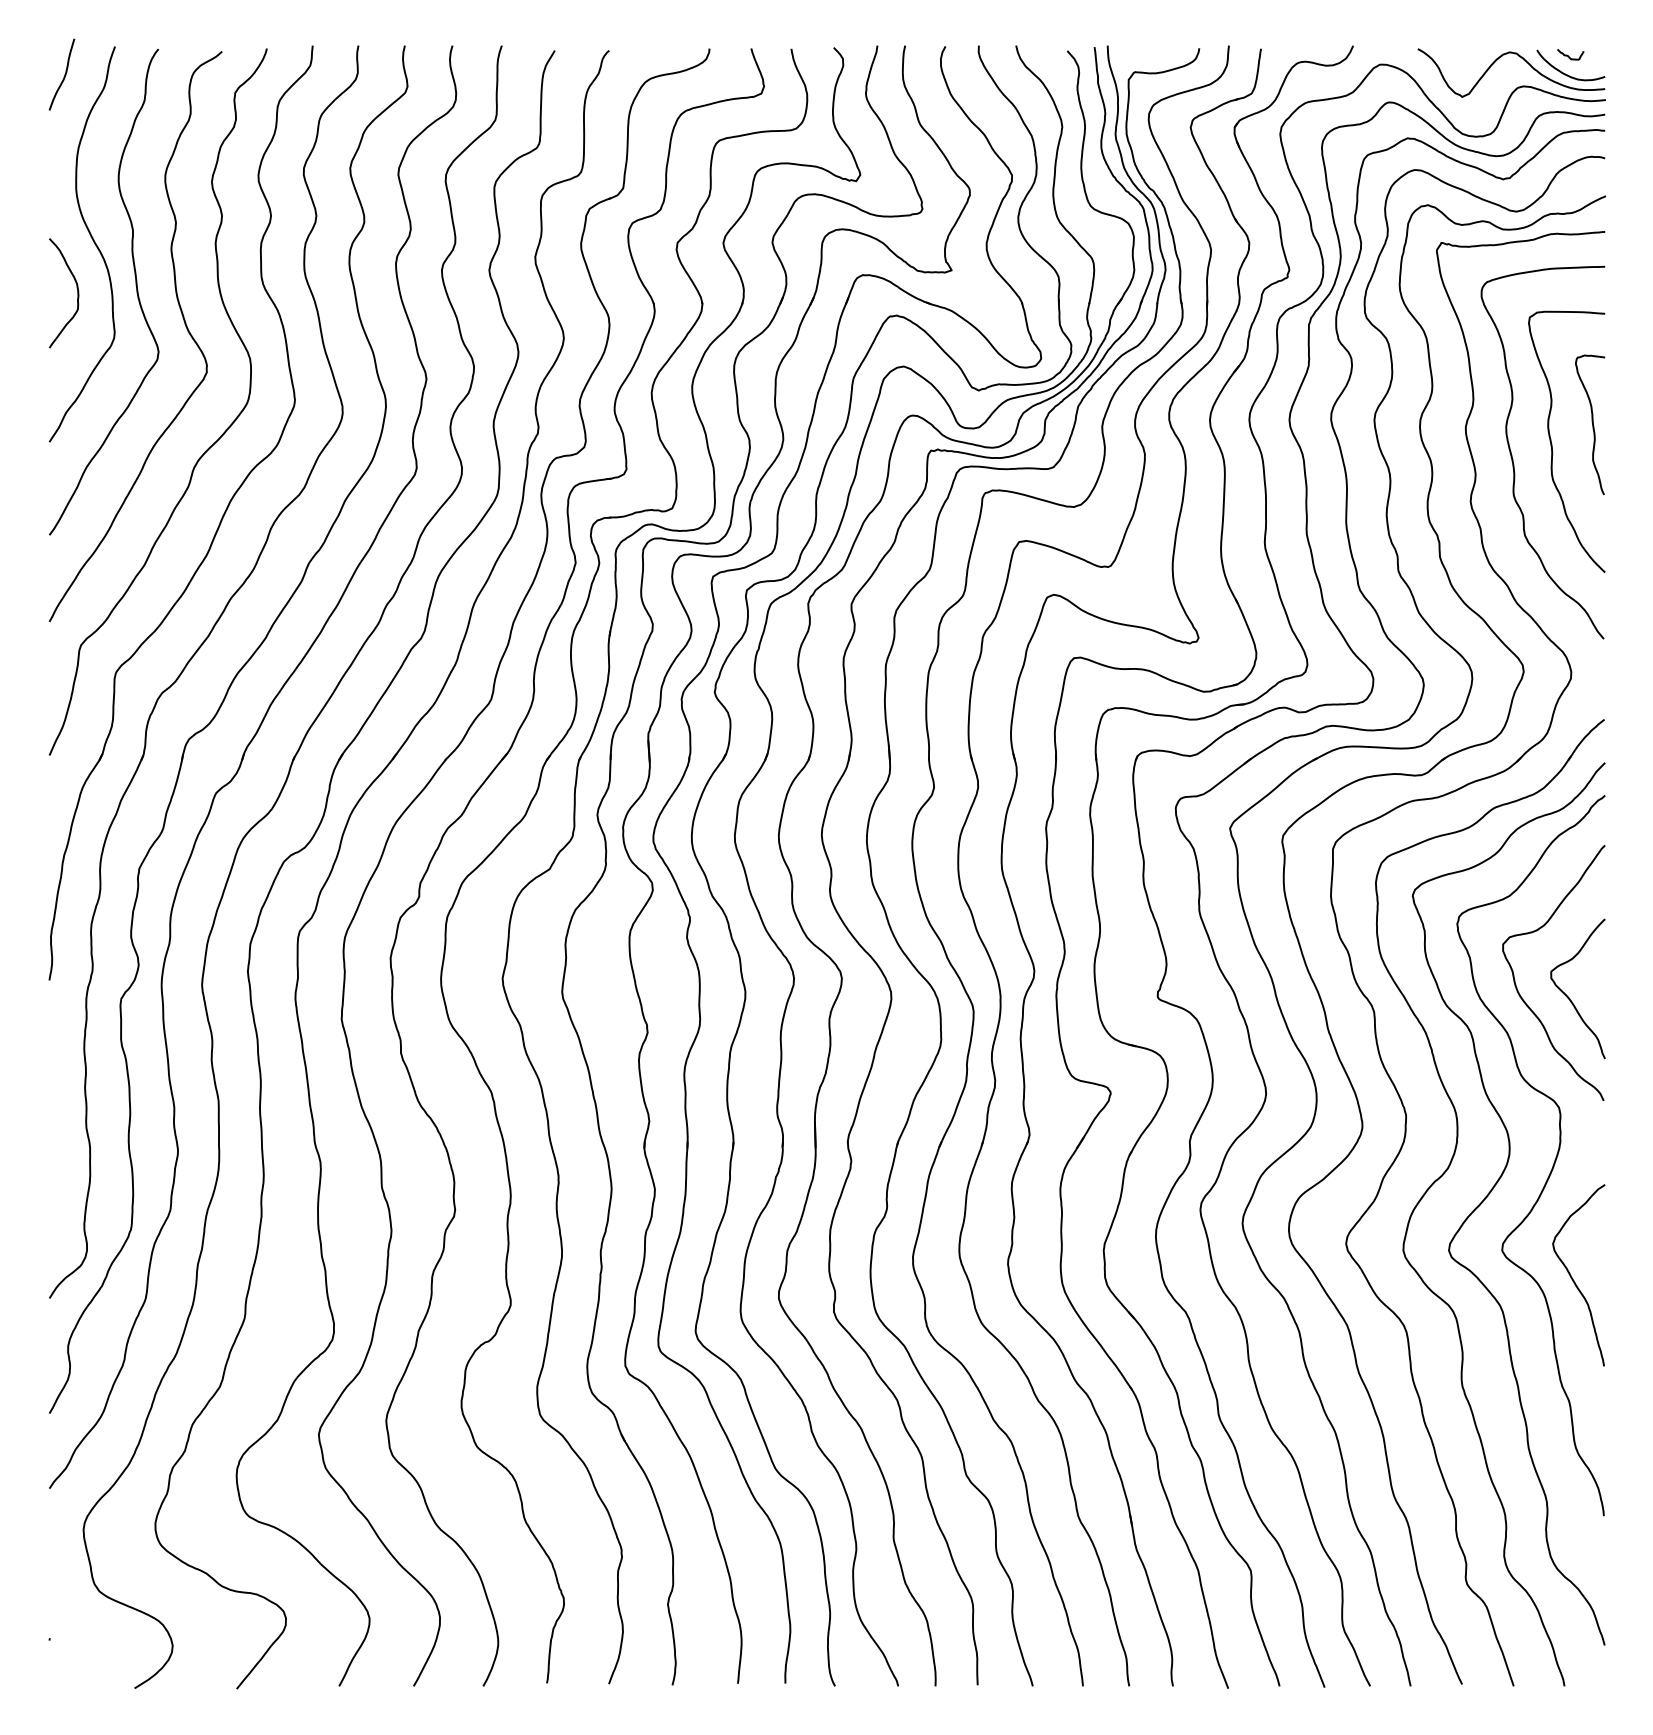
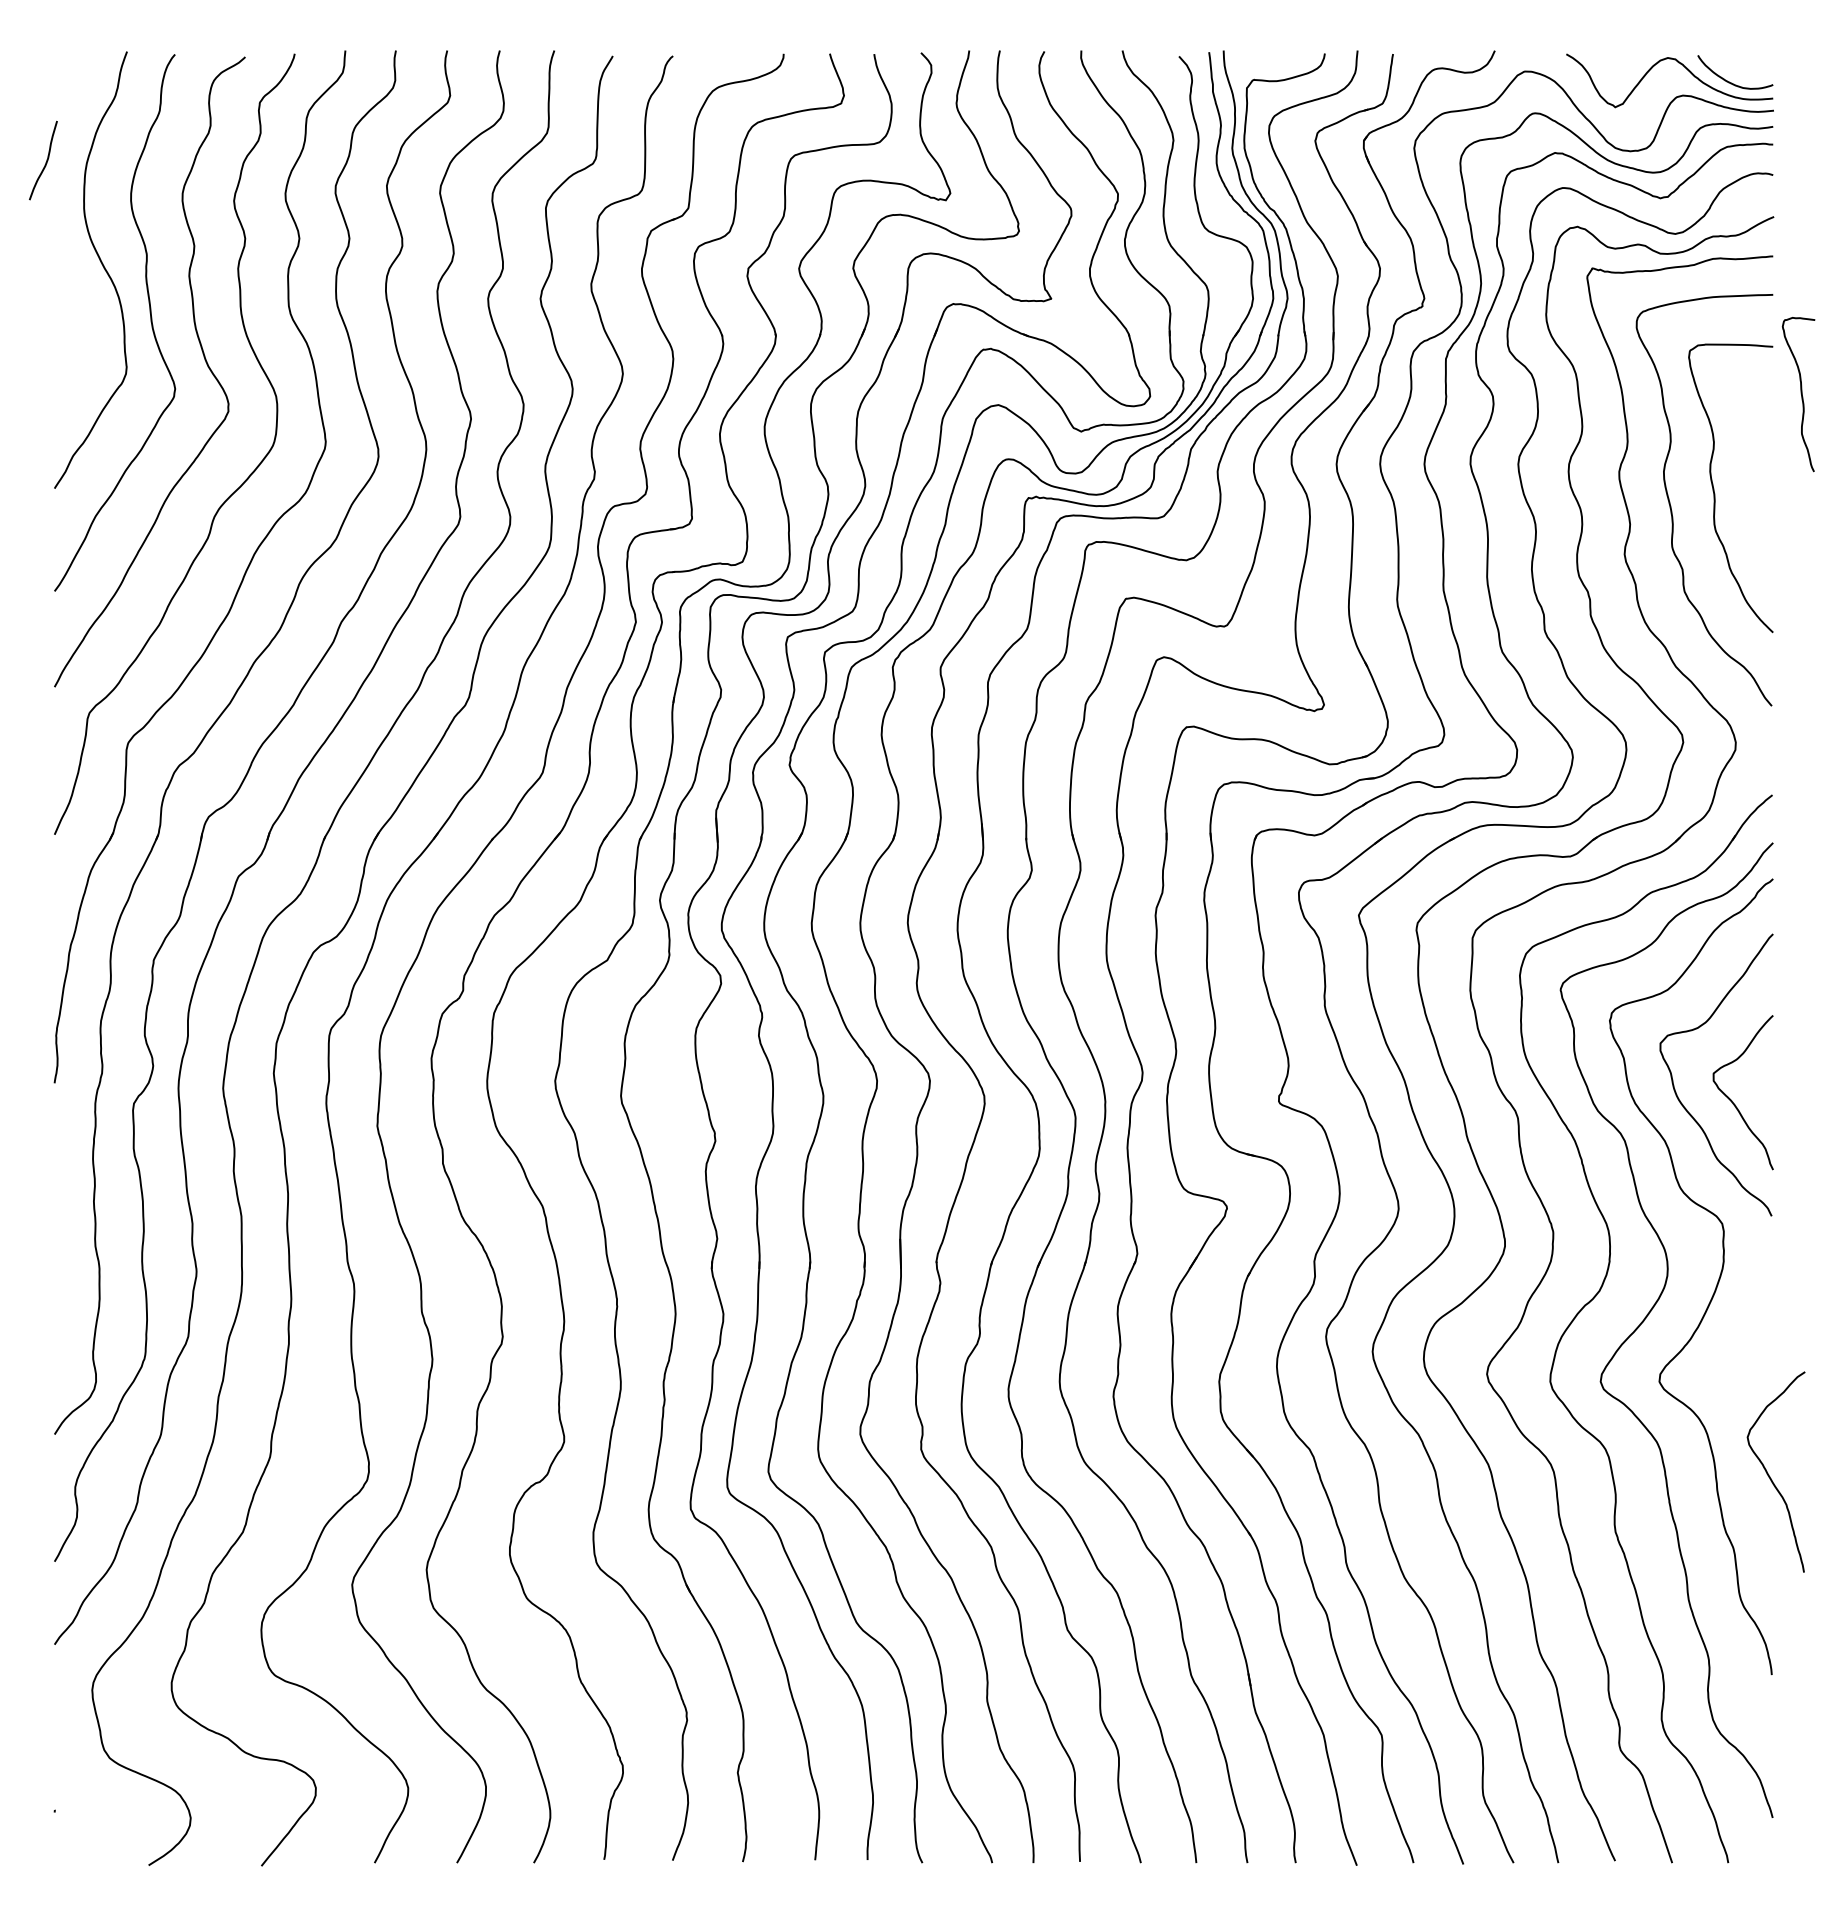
curve: (1569, 56) -> (1733, 62), removed
curve: (63, 76) -> (45, 162), moved
curve: (76, 288) -> (84, 318), removed
curve: (1591, 423) -> (1800, 393), moved
curve: (1573, 1279) -> (1770, 1476), moved

